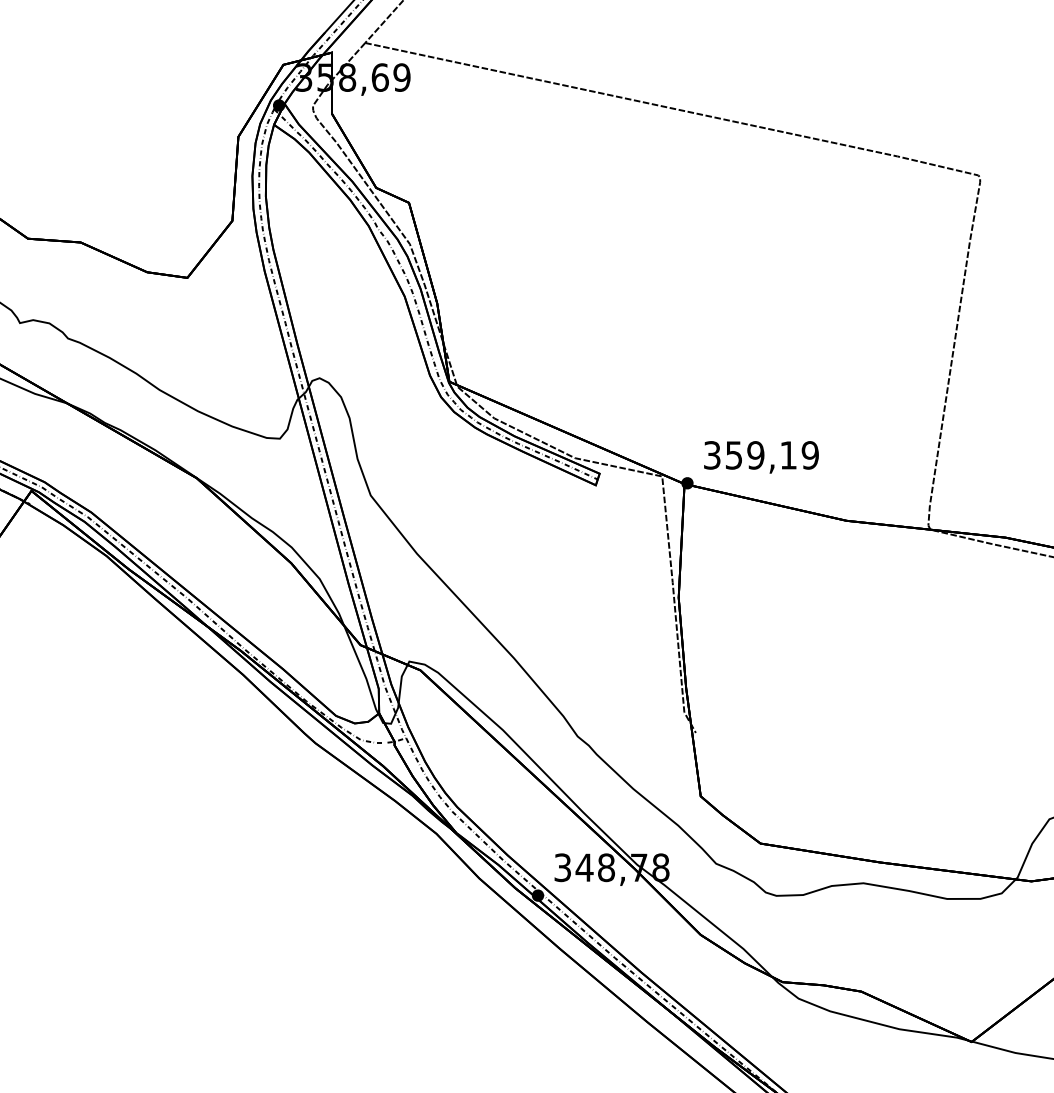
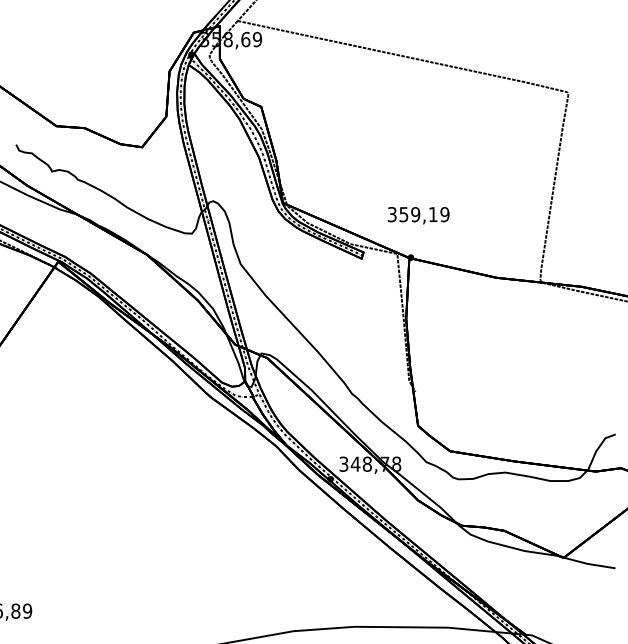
text: (761, 456) -> (418, 215), moved

